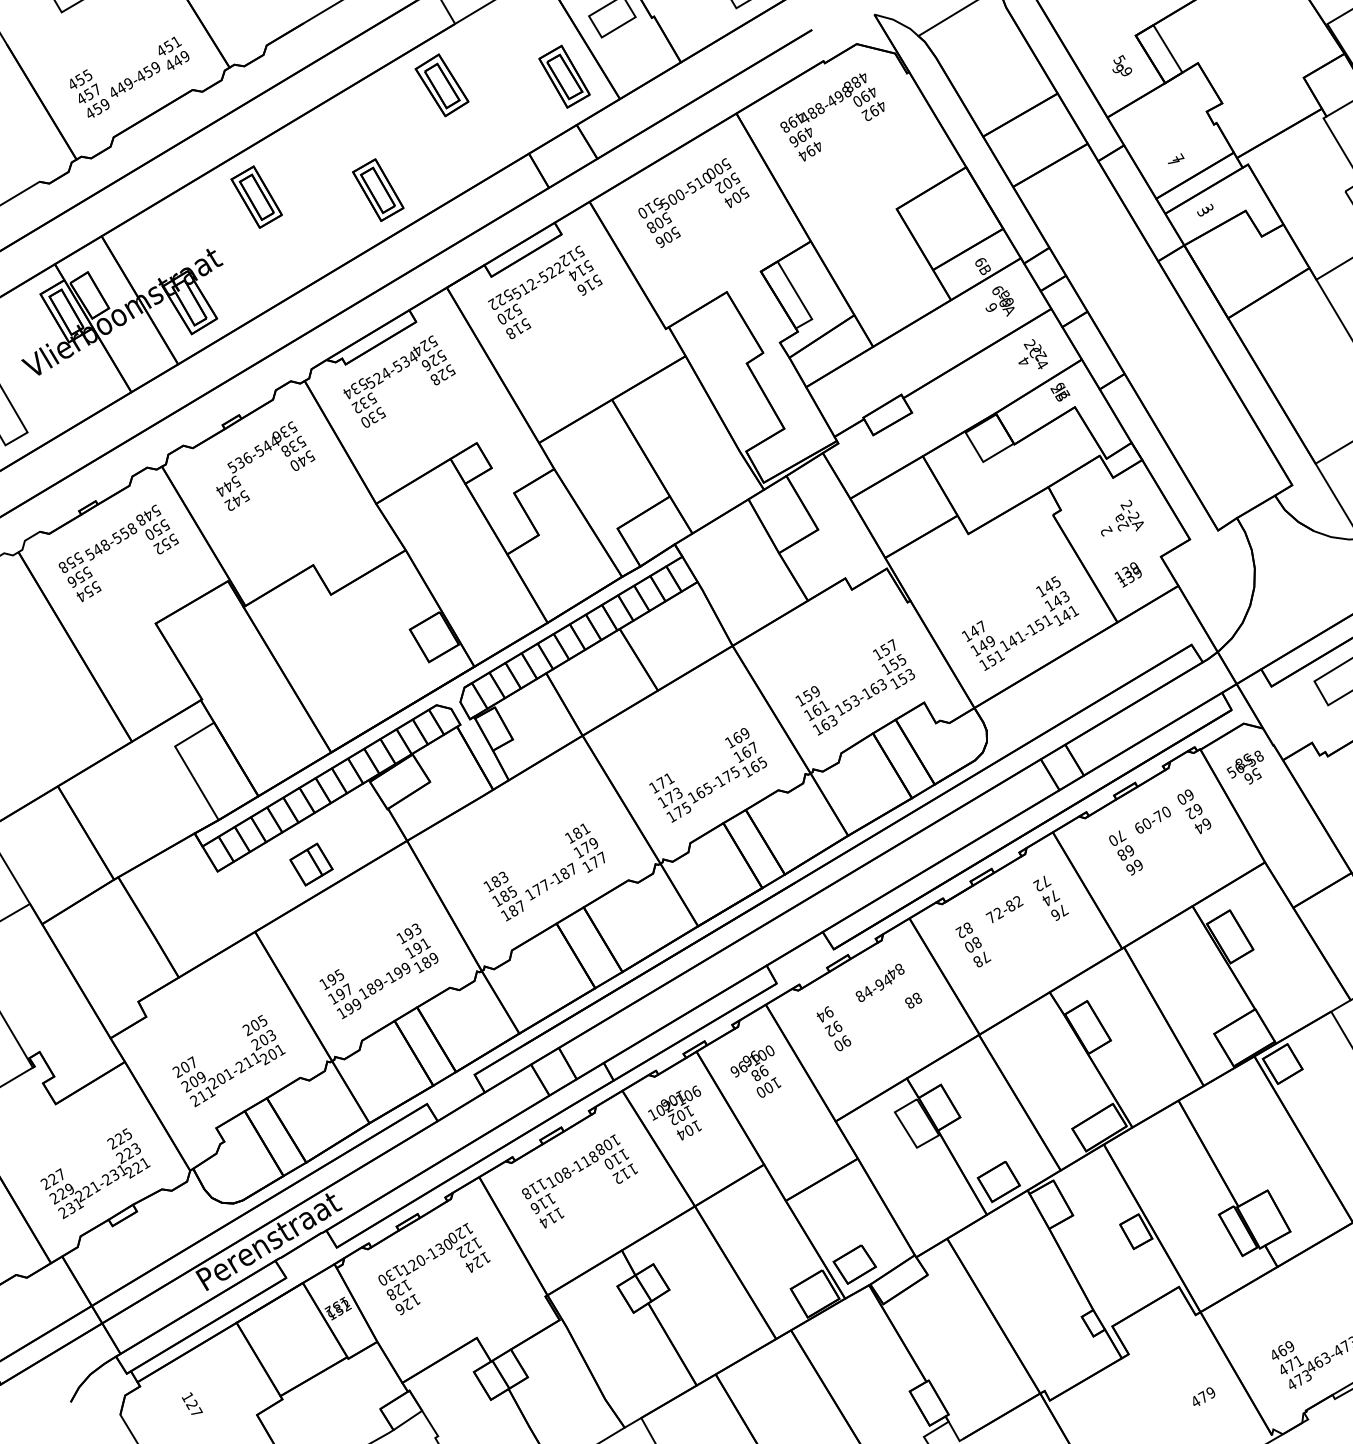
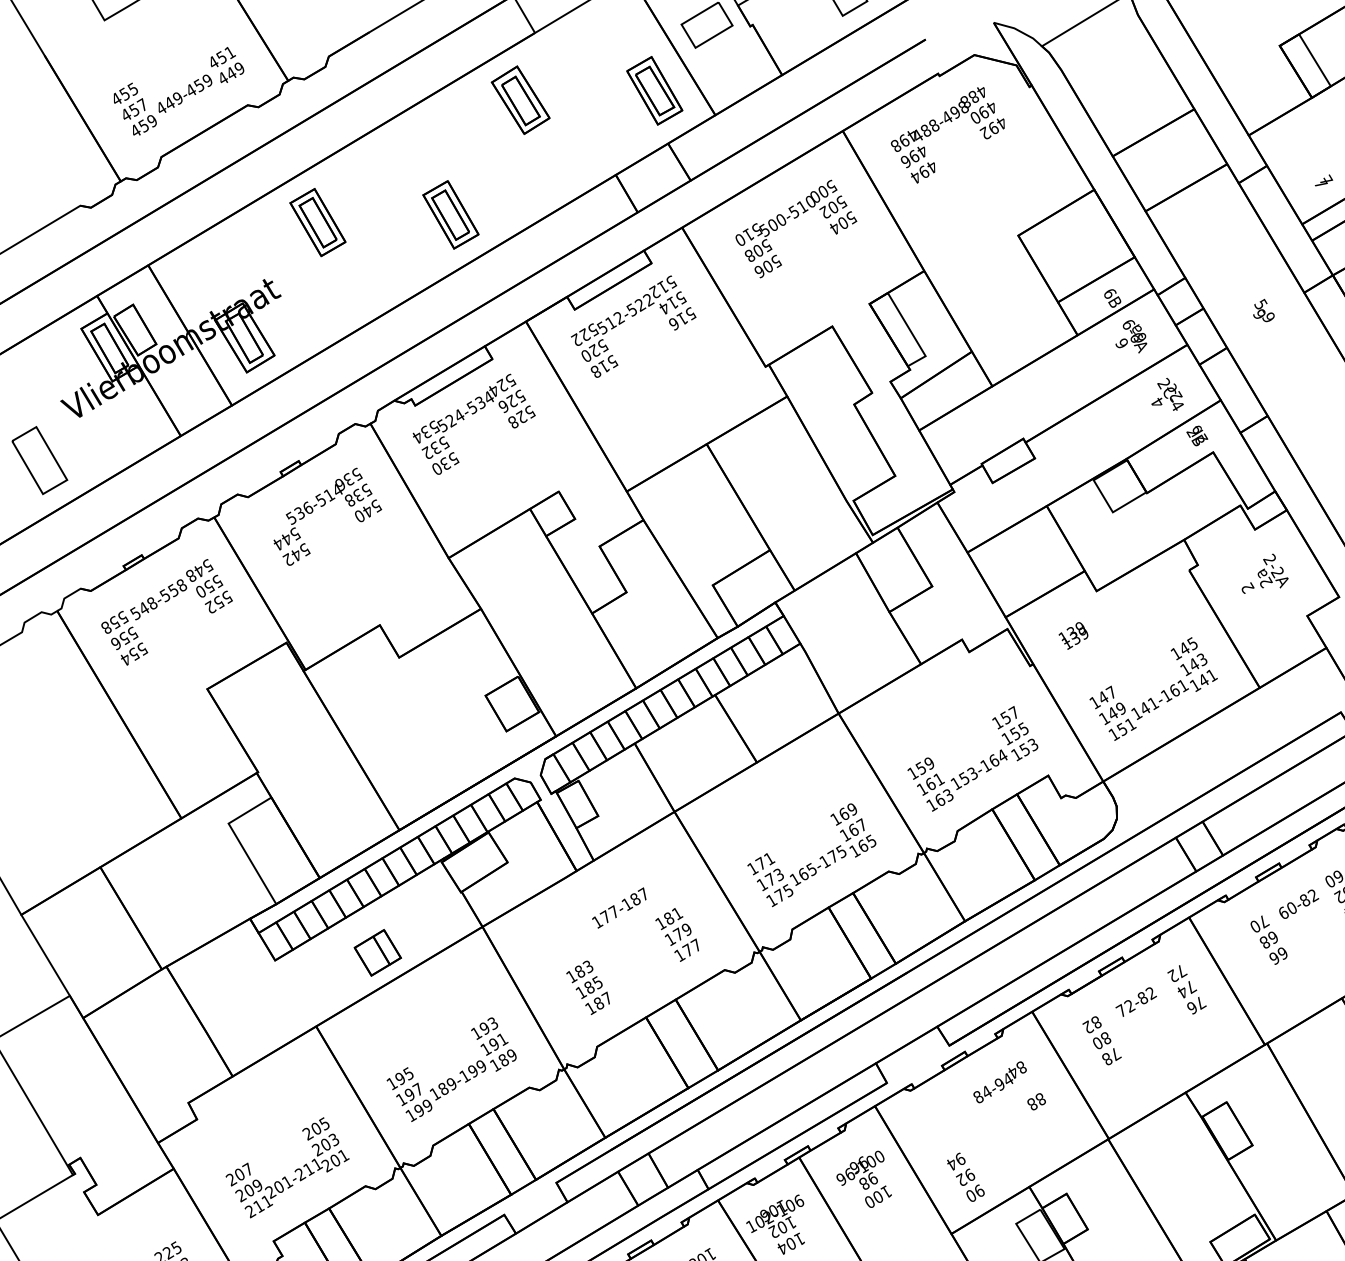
text: (1122, 65) -> (1264, 310), moved
text: (267, 446) -> (329, 495), 536-544 -> 536-514
text: (1127, 574) -> (1072, 635), moved
text: (1039, 625) -> (1174, 691), 141-151 -> 141-161
text: (881, 684) -> (1001, 755), 153-163 -> 153-164
text: (1162, 814) -> (1309, 898), 60-70 -> 60-82
text: (549, 881) -> (618, 907), moved
text: (833, 1028) -> (965, 1177), moved

